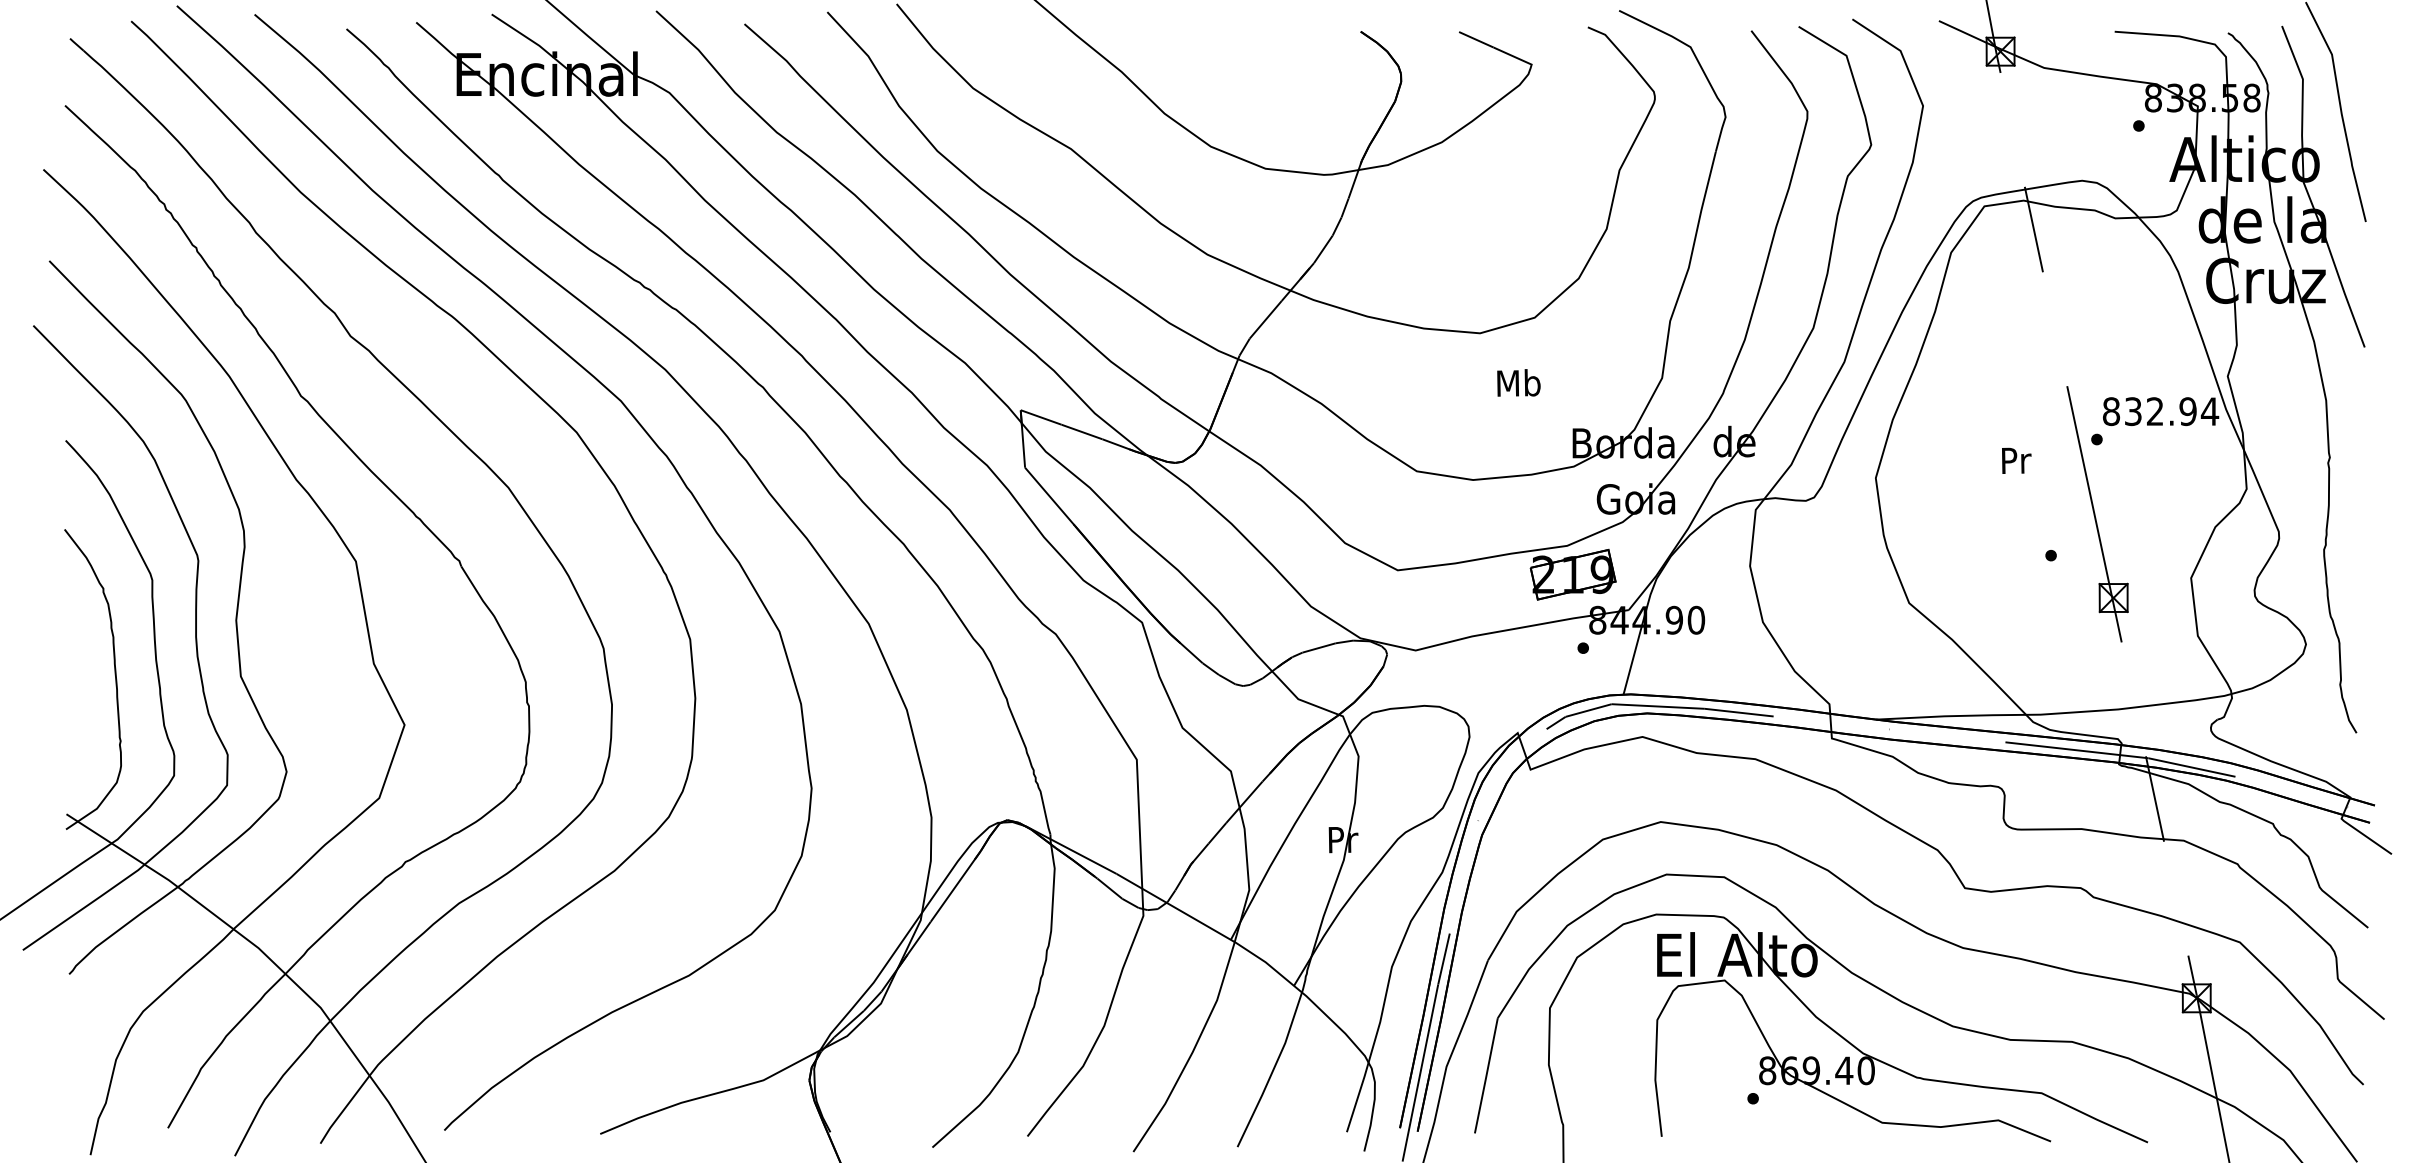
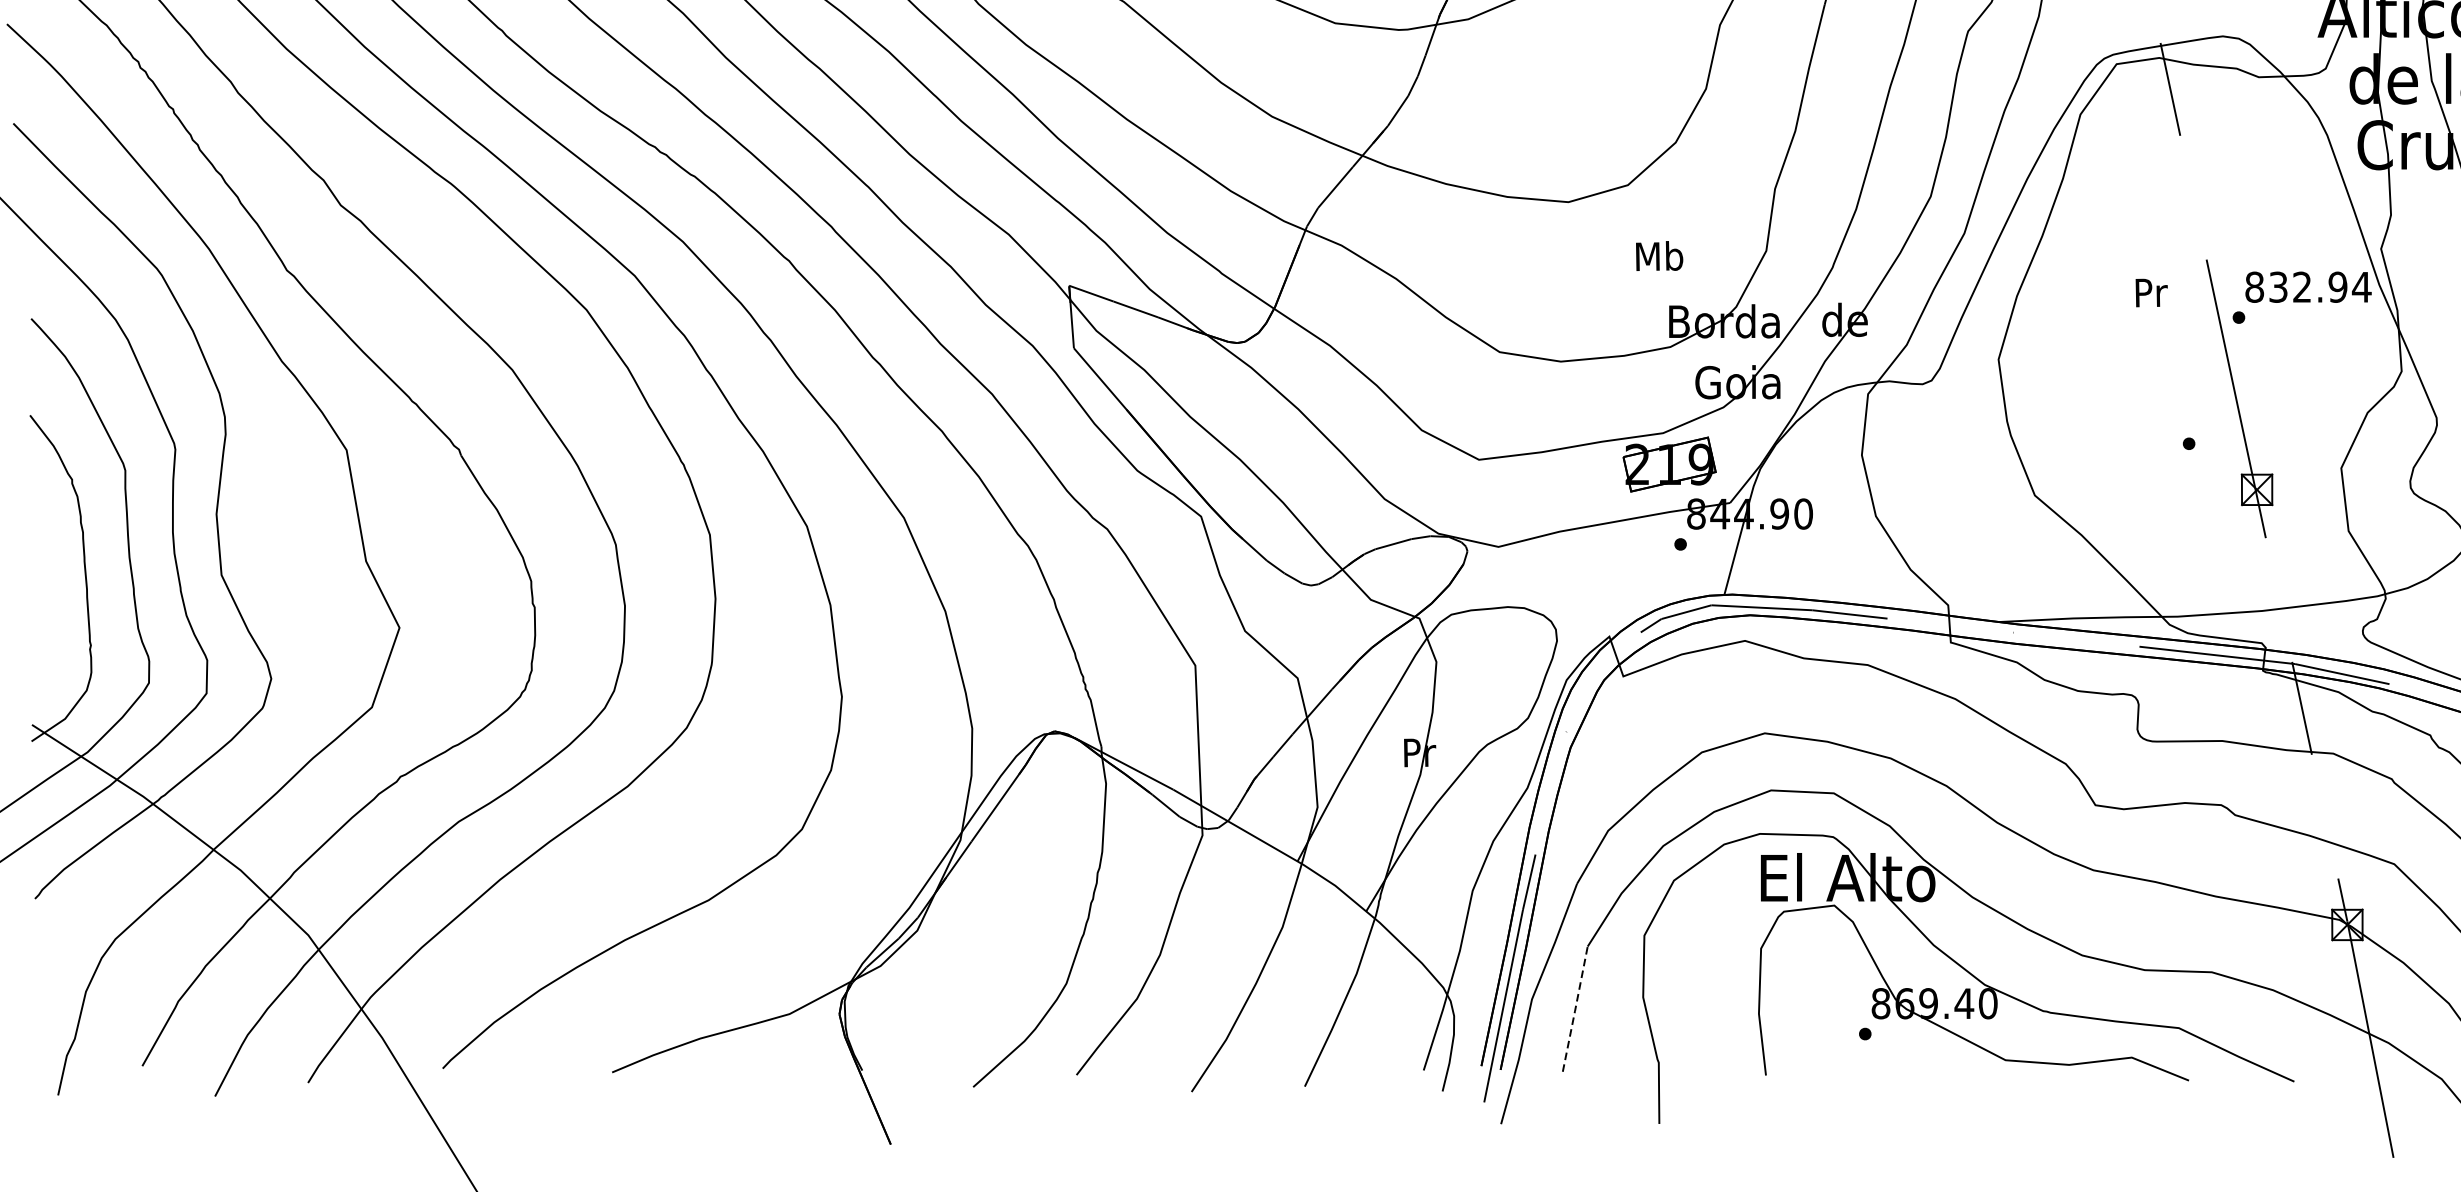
text: (1518, 382) -> (1659, 255), moved
text: (2016, 460) -> (2151, 292), moved
line: (1486, 1075) -> (1575, 1008), solid -> dashed

